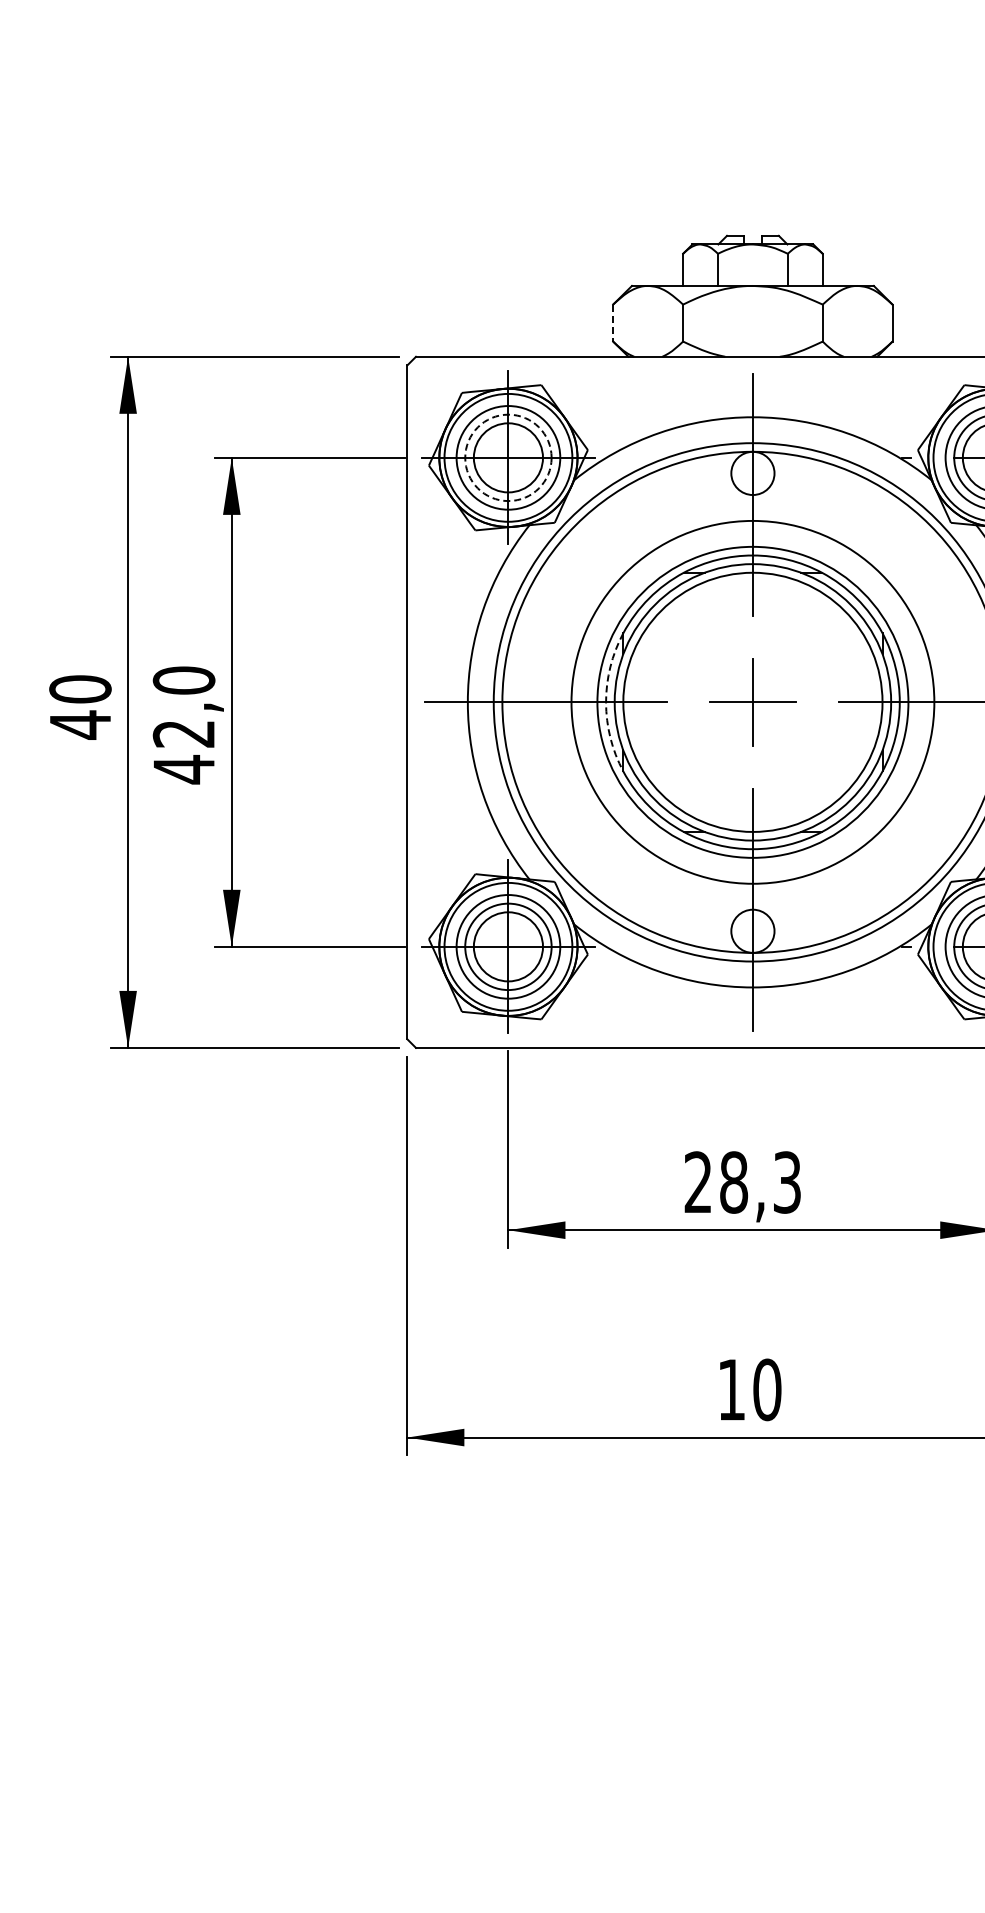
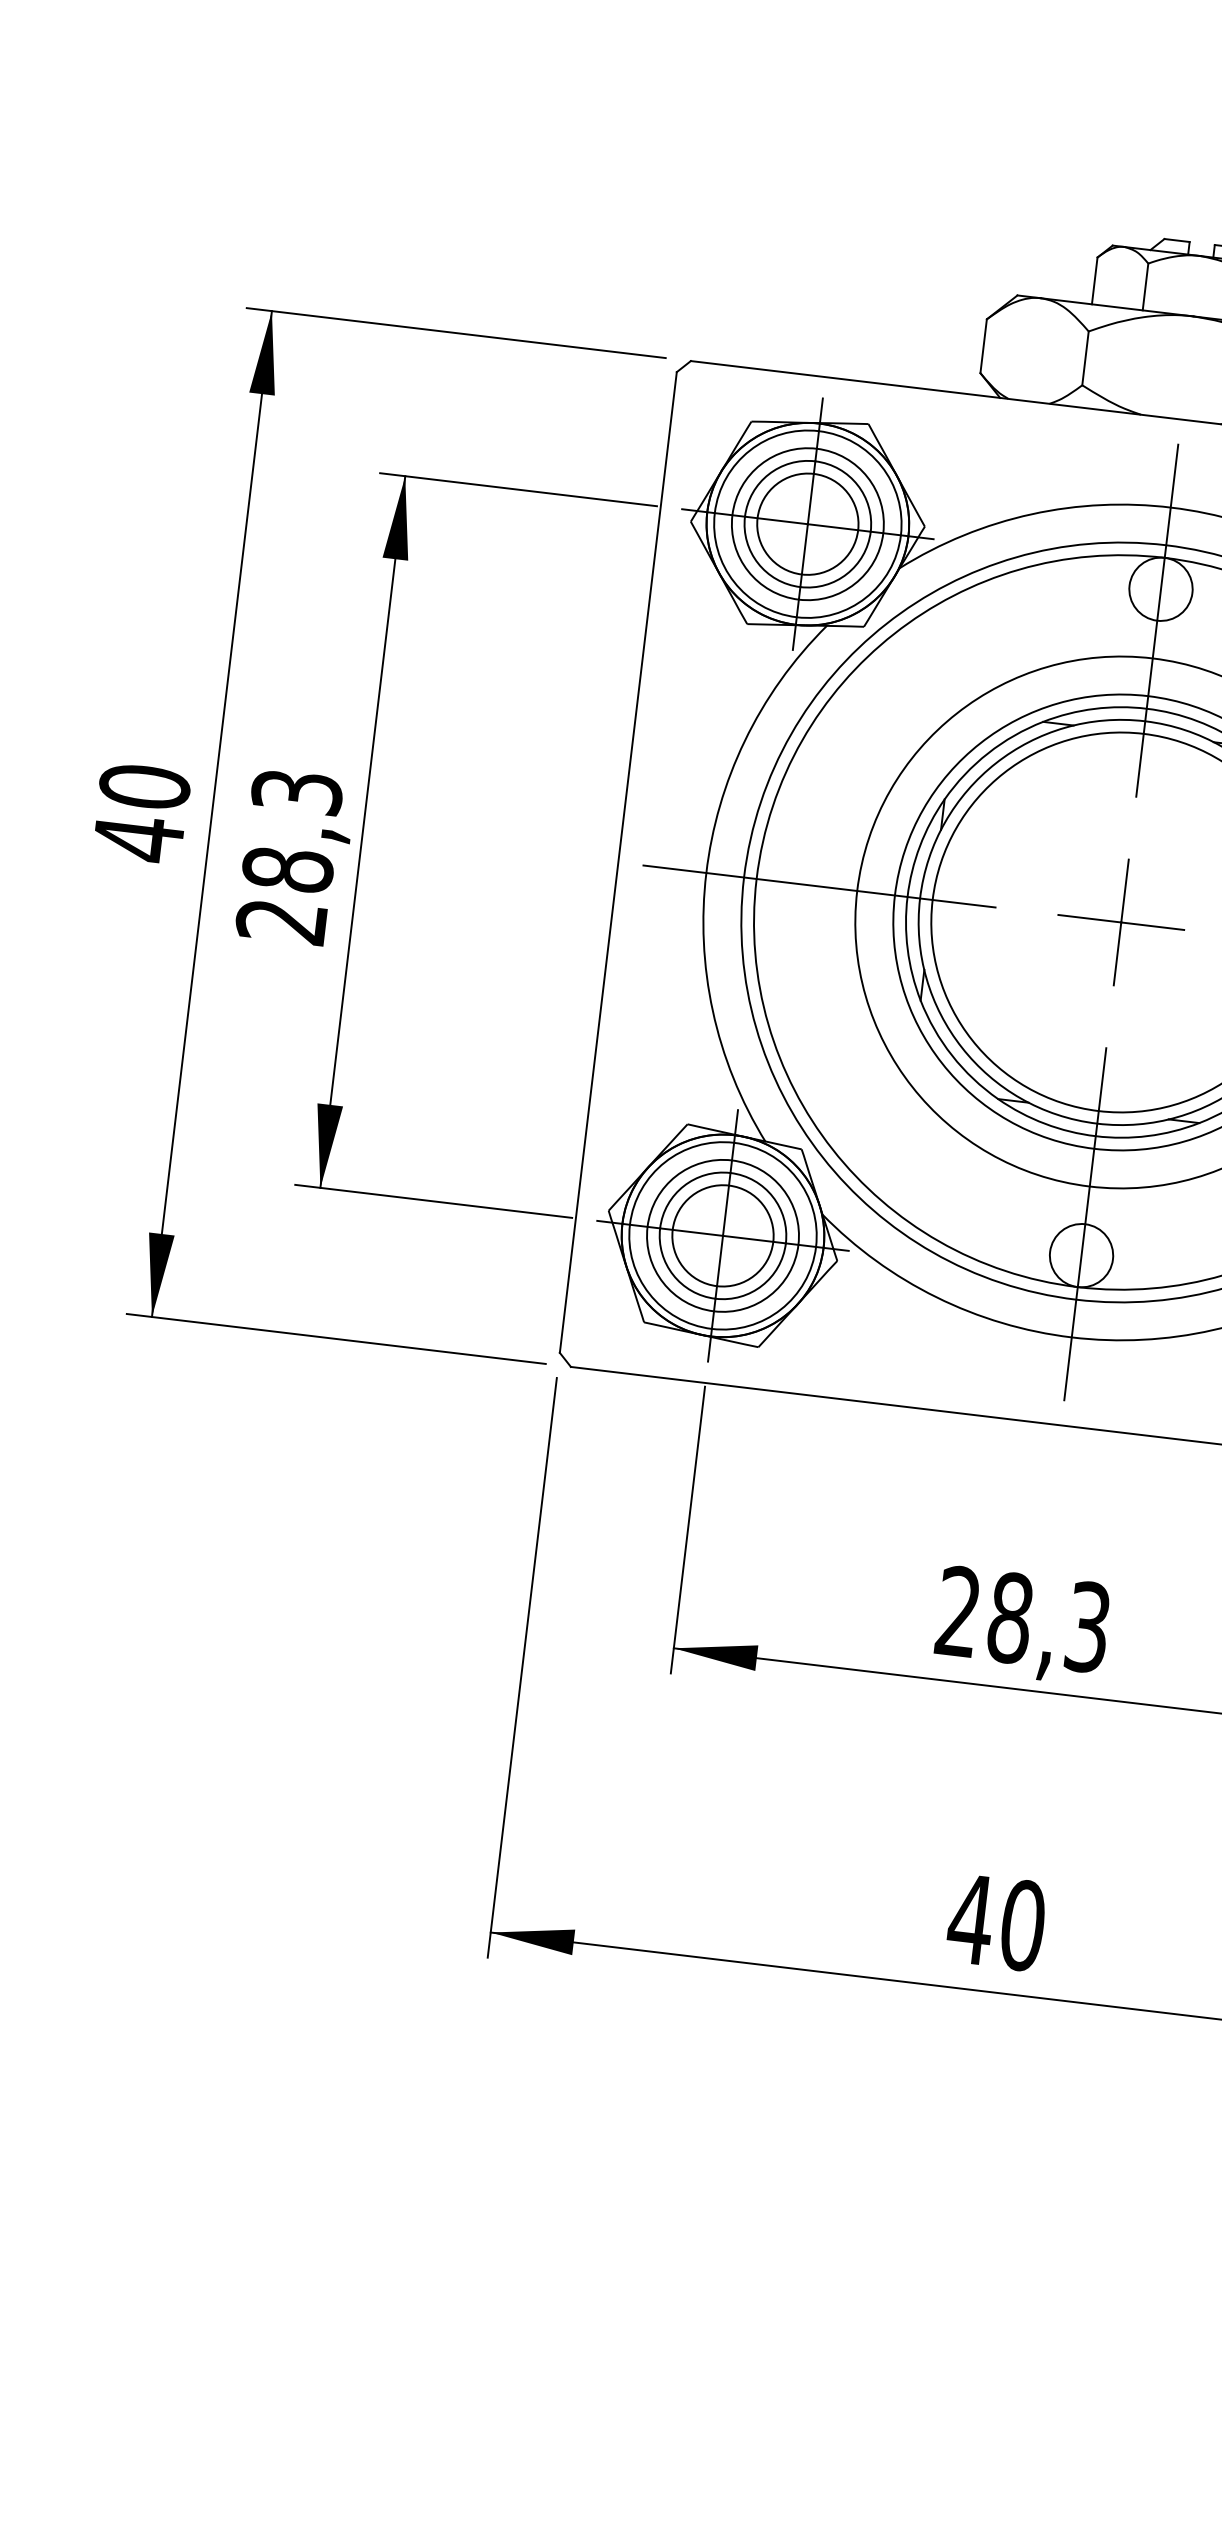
line: (613, 323) -> (984, 346), dashed -> solid
circle: (508, 457) -> (808, 523), dashed -> solid
arc: (606, 702) -> (908, 897), dashed -> solid
text: (183, 725) -> (288, 857), 42,0 -> 28,3
text: (731, 1389) -> (970, 1918), 10 -> 40

